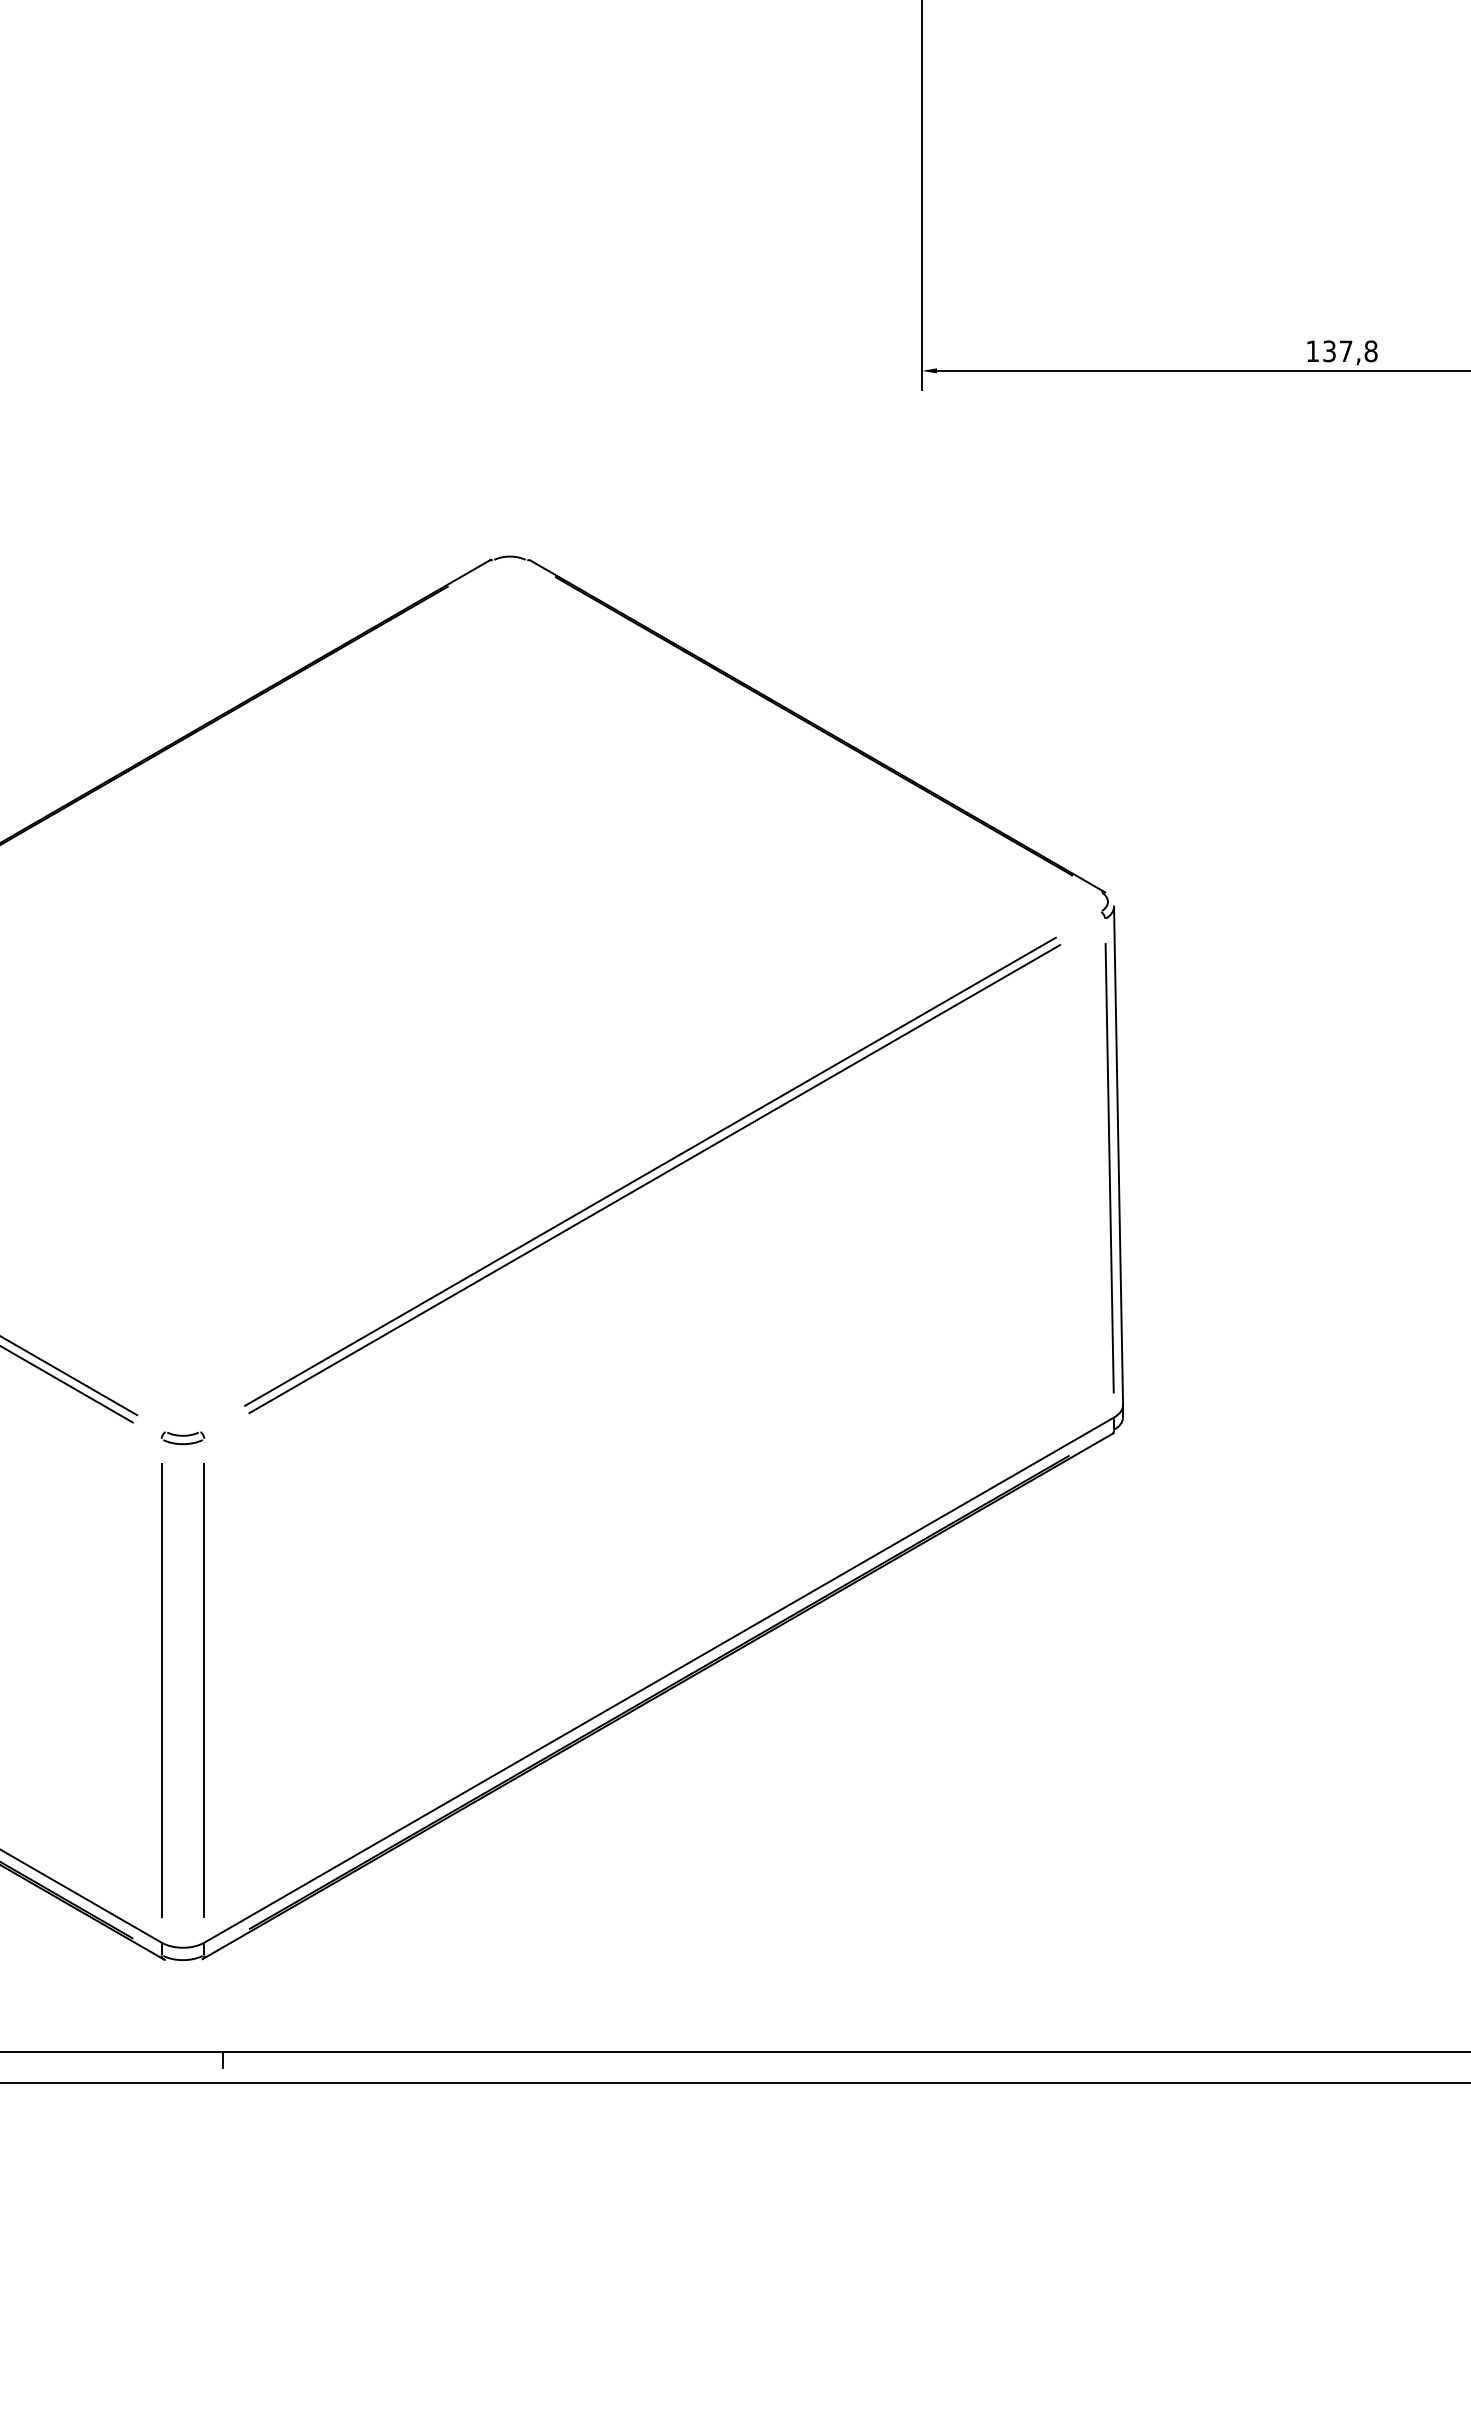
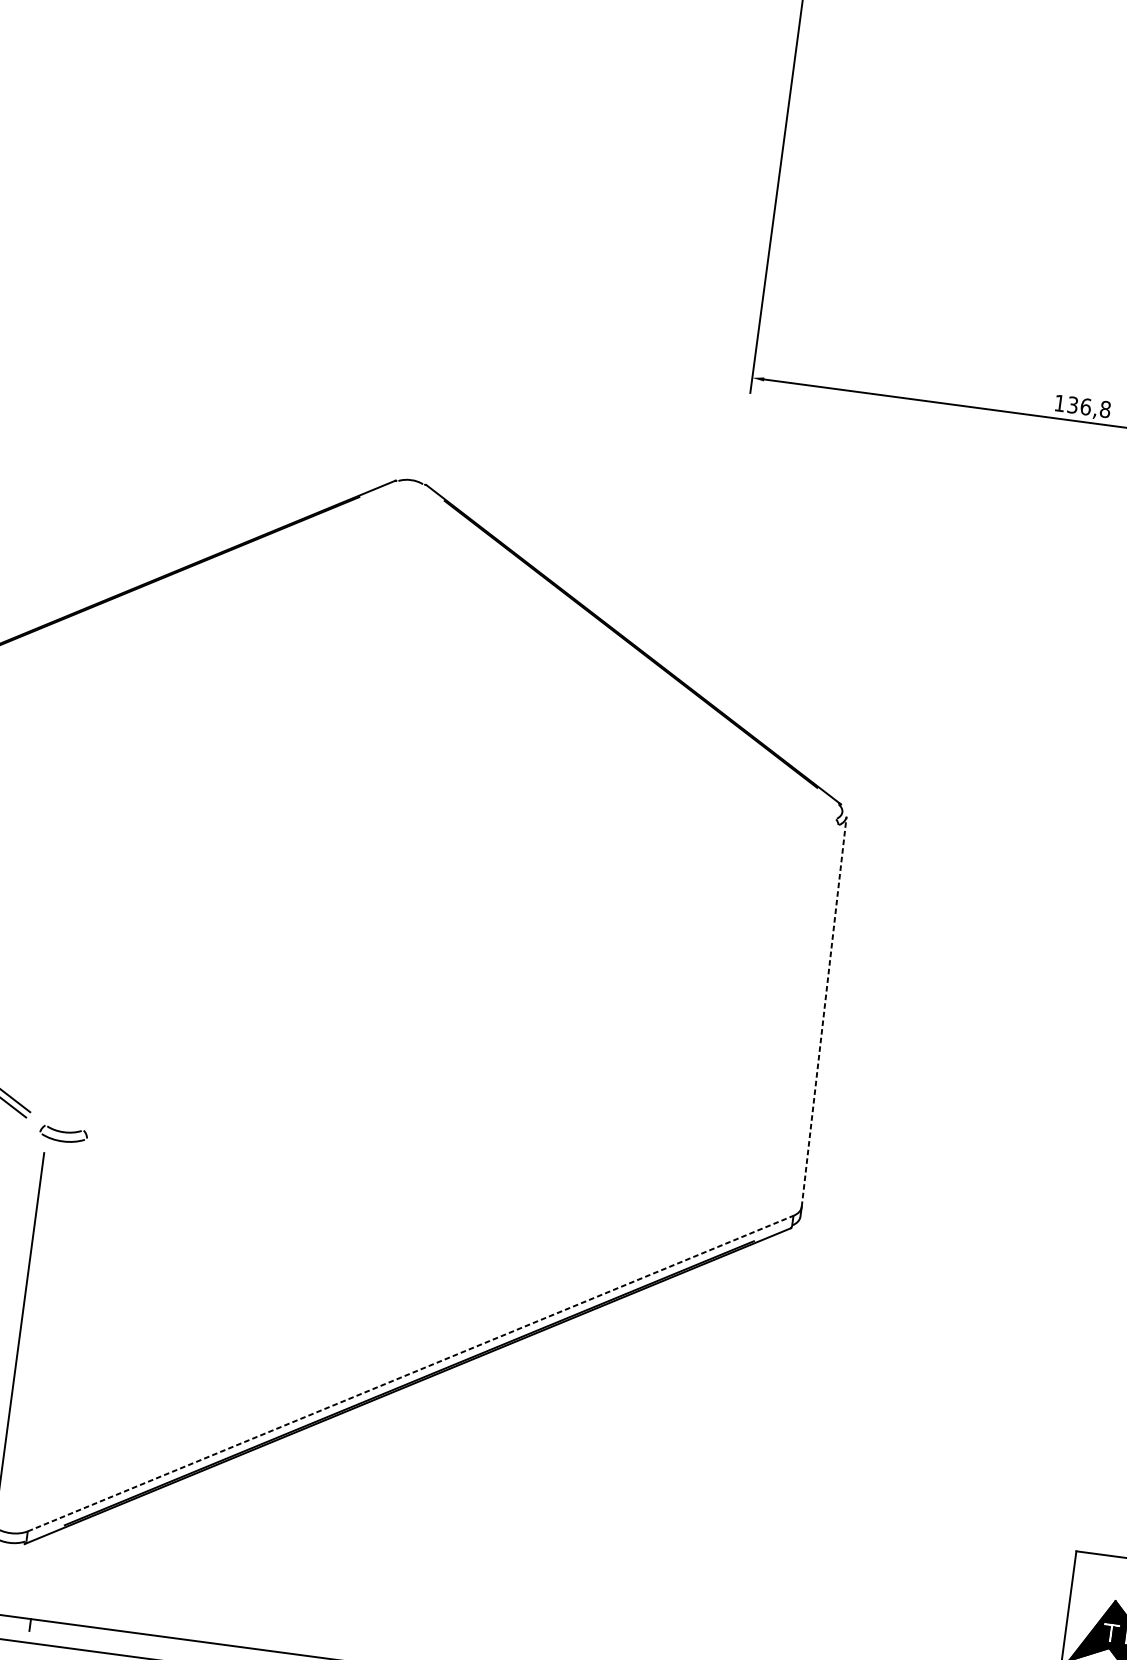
text: (1345, 351) -> (1085, 406), 137,8 -> 136,8
line: (1118, 1155) -> (824, 1011), solid -> dashed
line: (1109, 1168) -> (815, 1020), removed
line: (650, 1171) -> (456, 975), removed
line: (654, 1179) -> (459, 981), removed
part: (182, 1438) -> (63, 1135), size x1.4
line: (659, 1679) -> (410, 1373), solid -> dashed
line: (204, 1690) -> (54, 1334), removed

